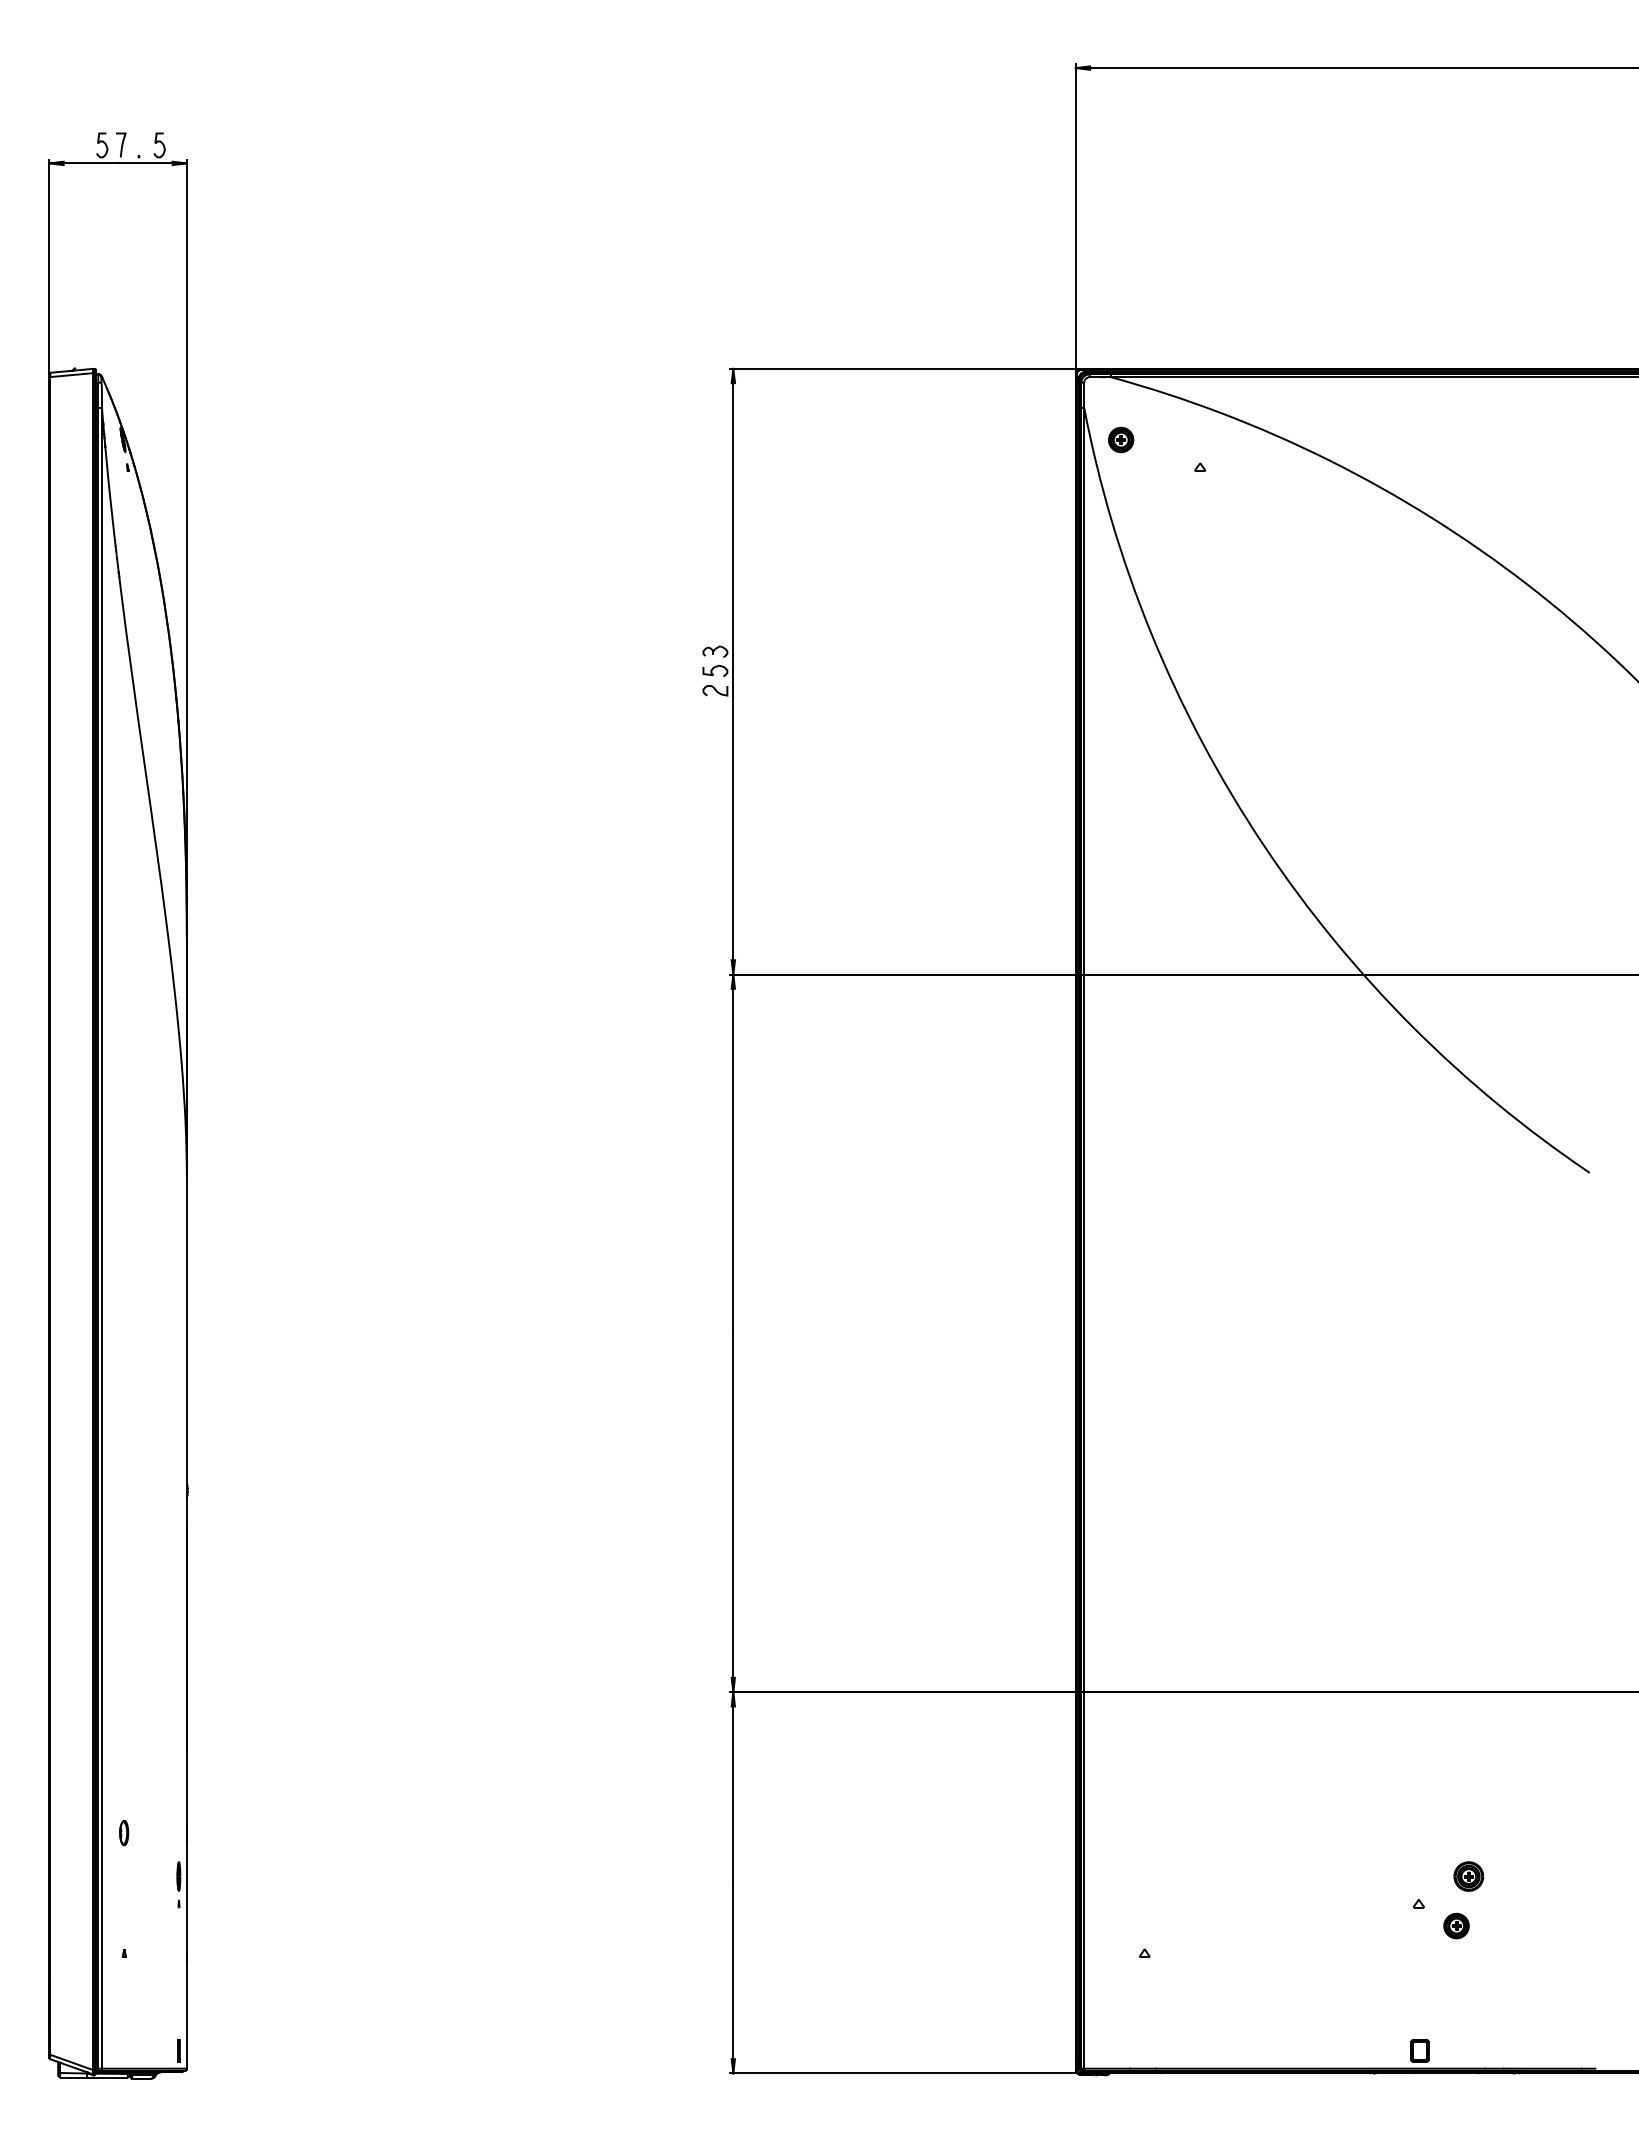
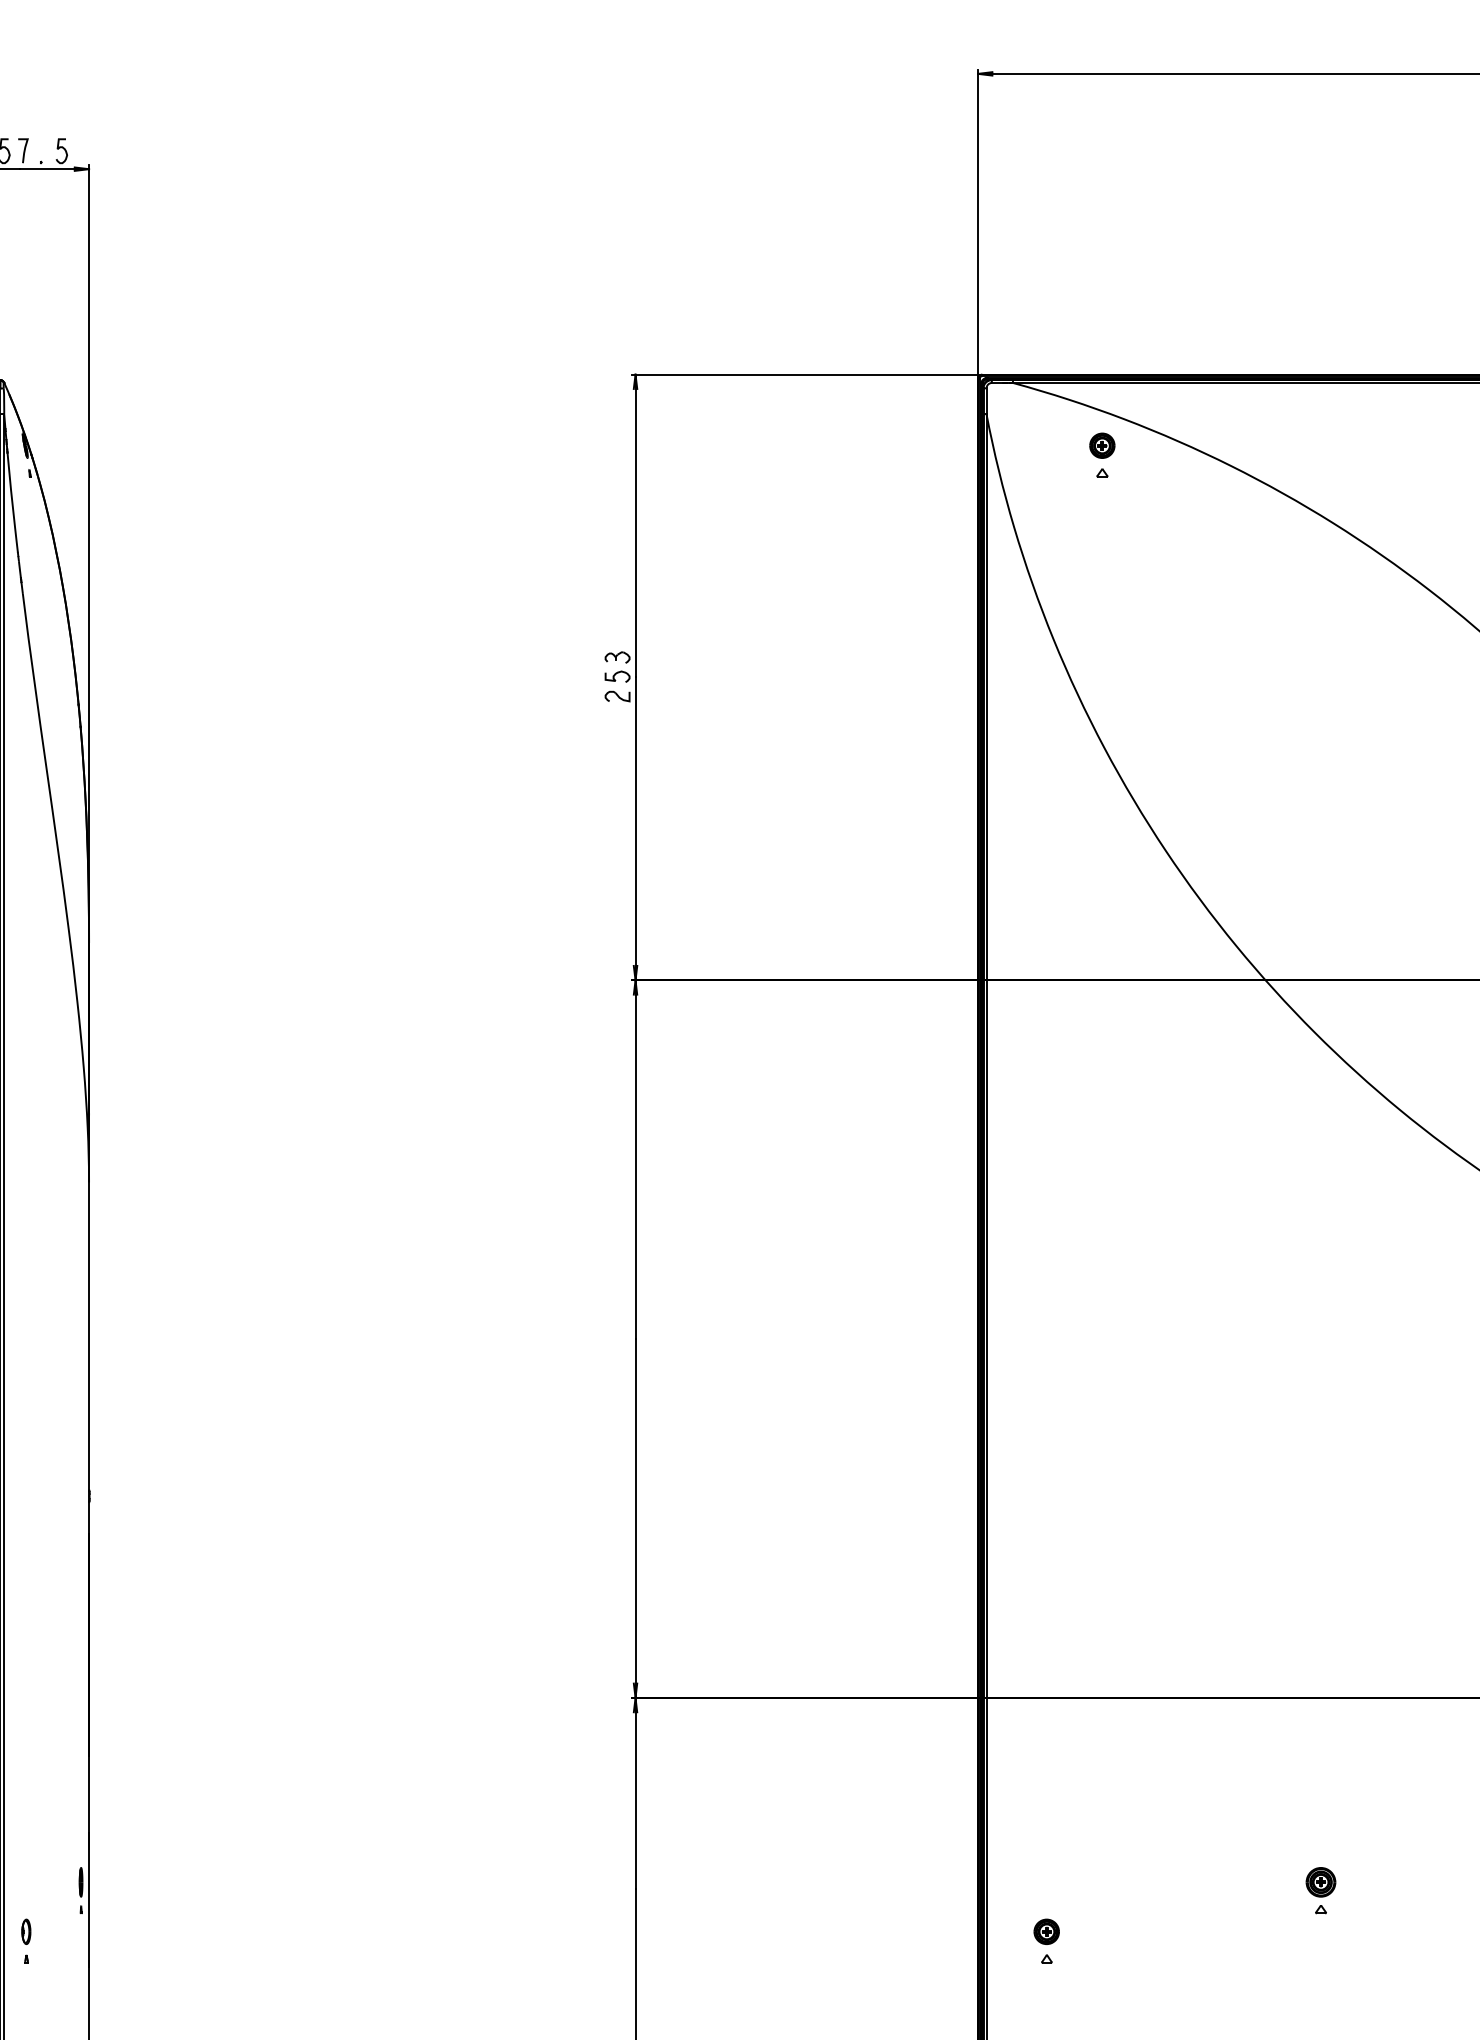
part: (1121, 439) -> (1102, 445), moved
part: (124, 1832) -> (26, 1931), moved
part: (1468, 1876) -> (1320, 1882), moved
part: (1456, 1925) -> (1046, 1931), moved

